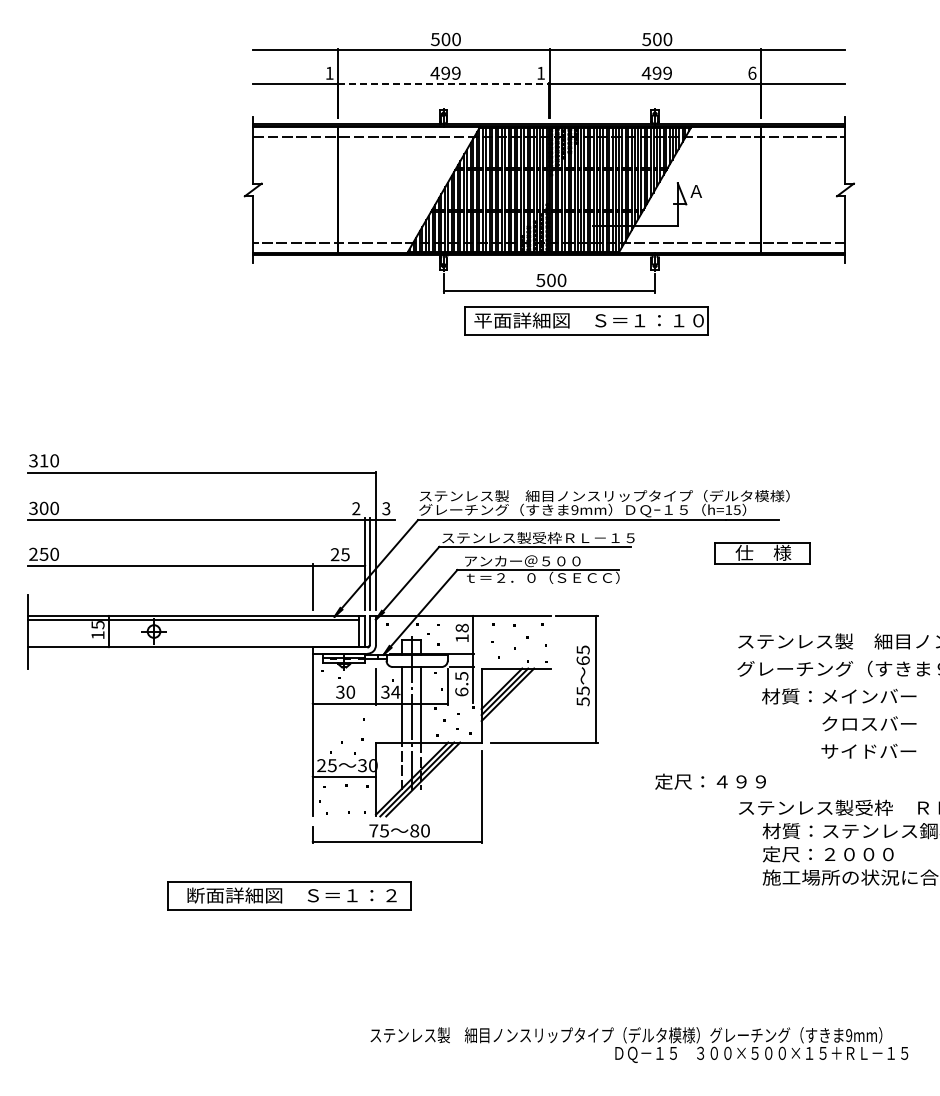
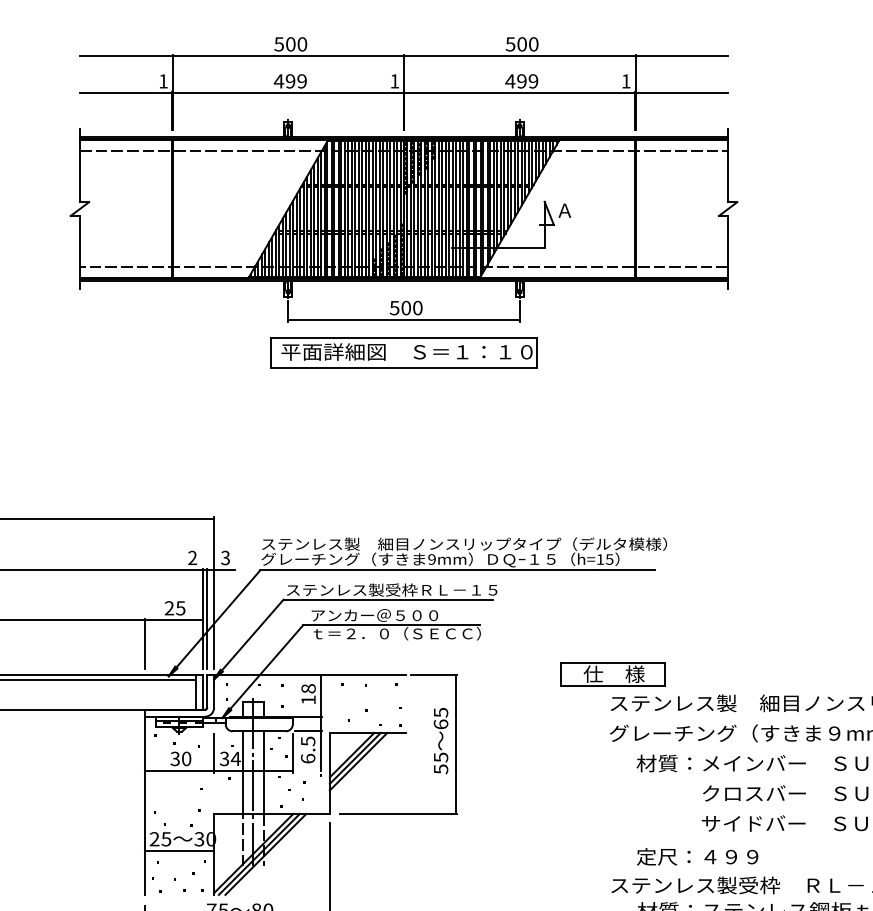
text: (752, 72) -> (626, 80), 6 -> 1
line: (444, 84) -> (289, 93), dashed -> solid
part: (586, 320) -> (404, 351), moved
part: (762, 553) -> (613, 674), moved
text: (710, 781) -> (697, 856), moved

